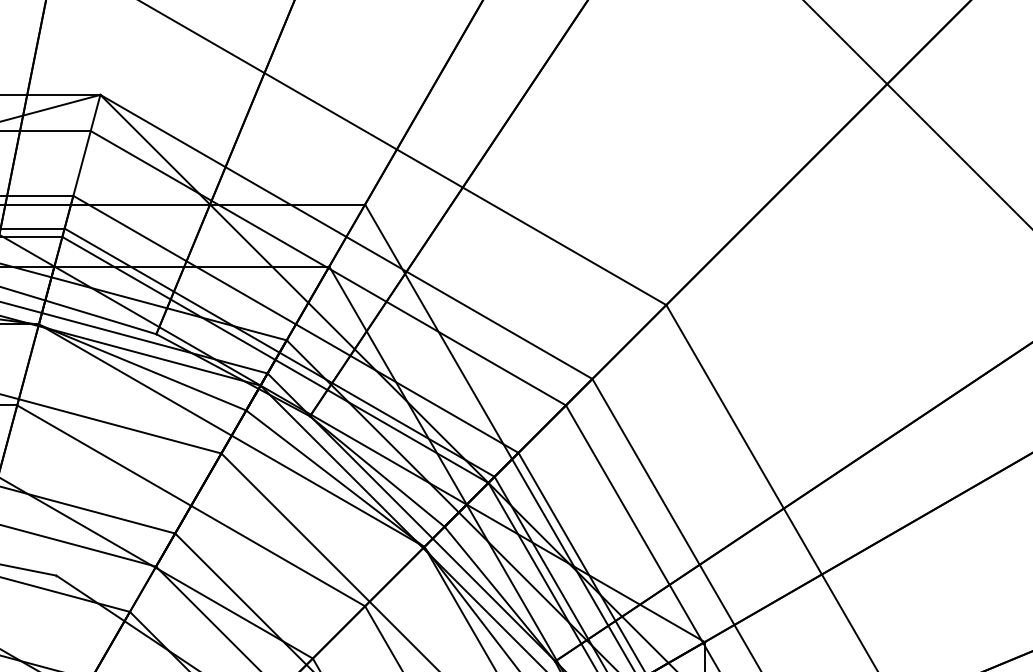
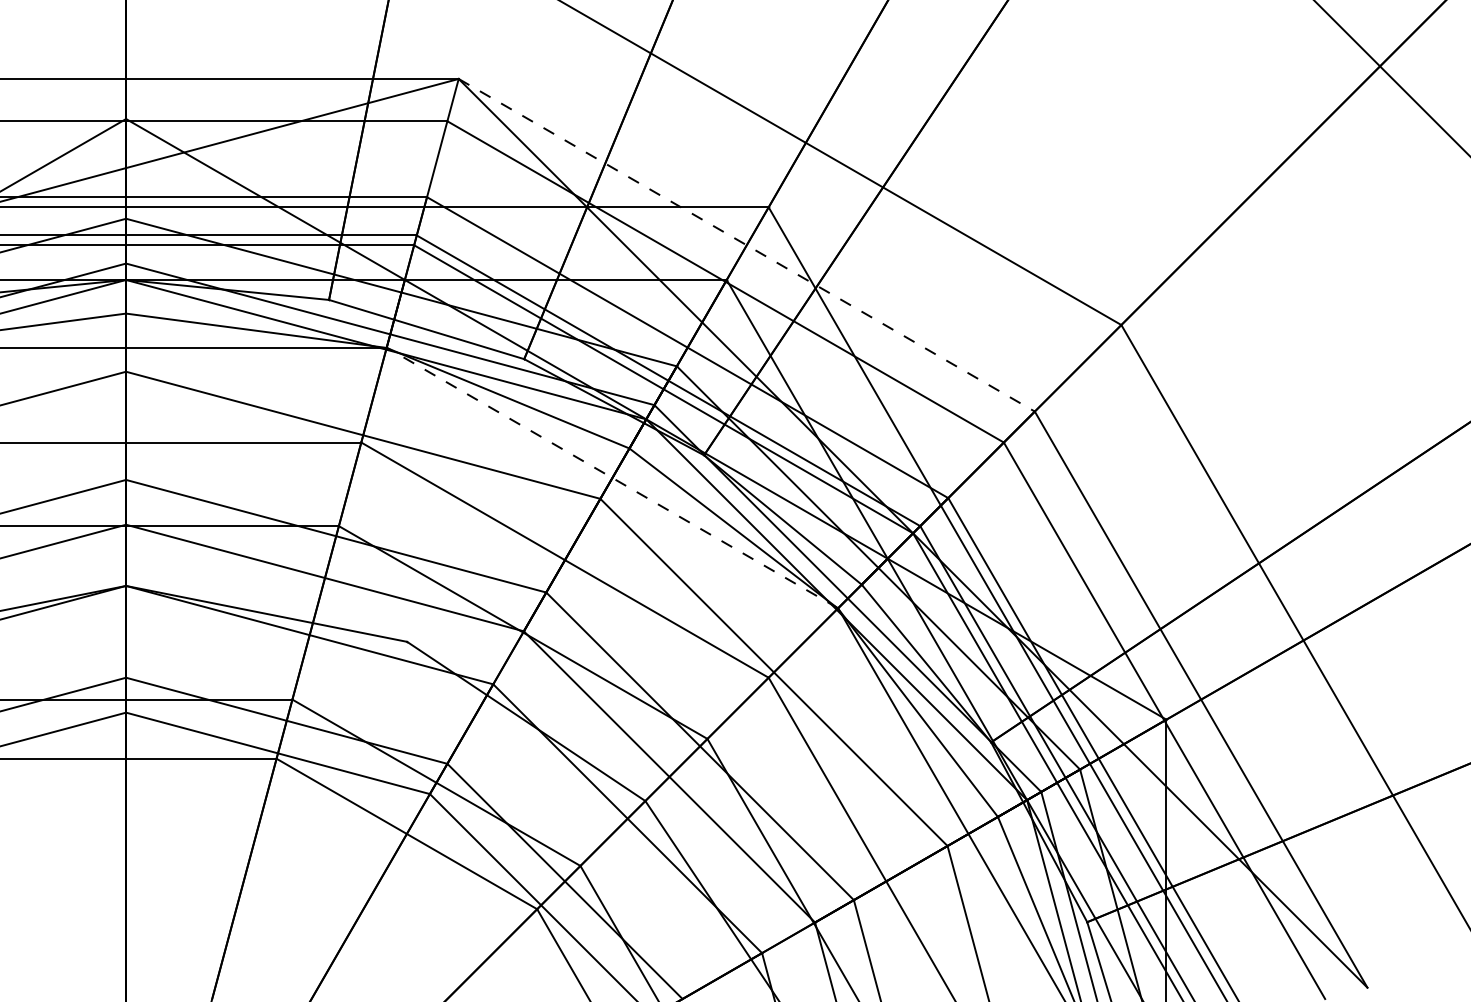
line: (346, 237) -> (746, 245), solid -> dashed
line: (231, 435) -> (612, 477), solid -> dashed

